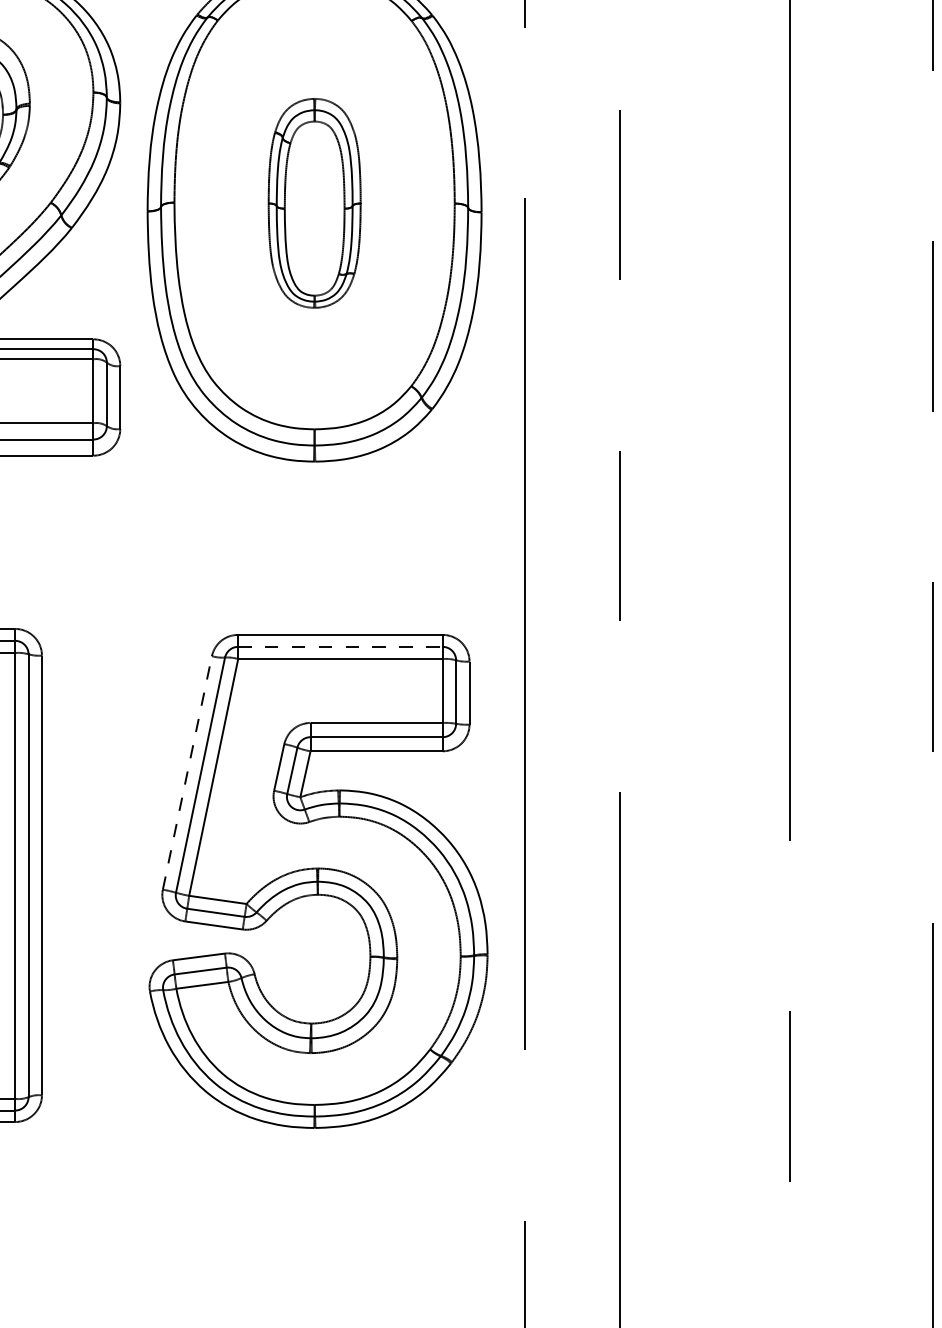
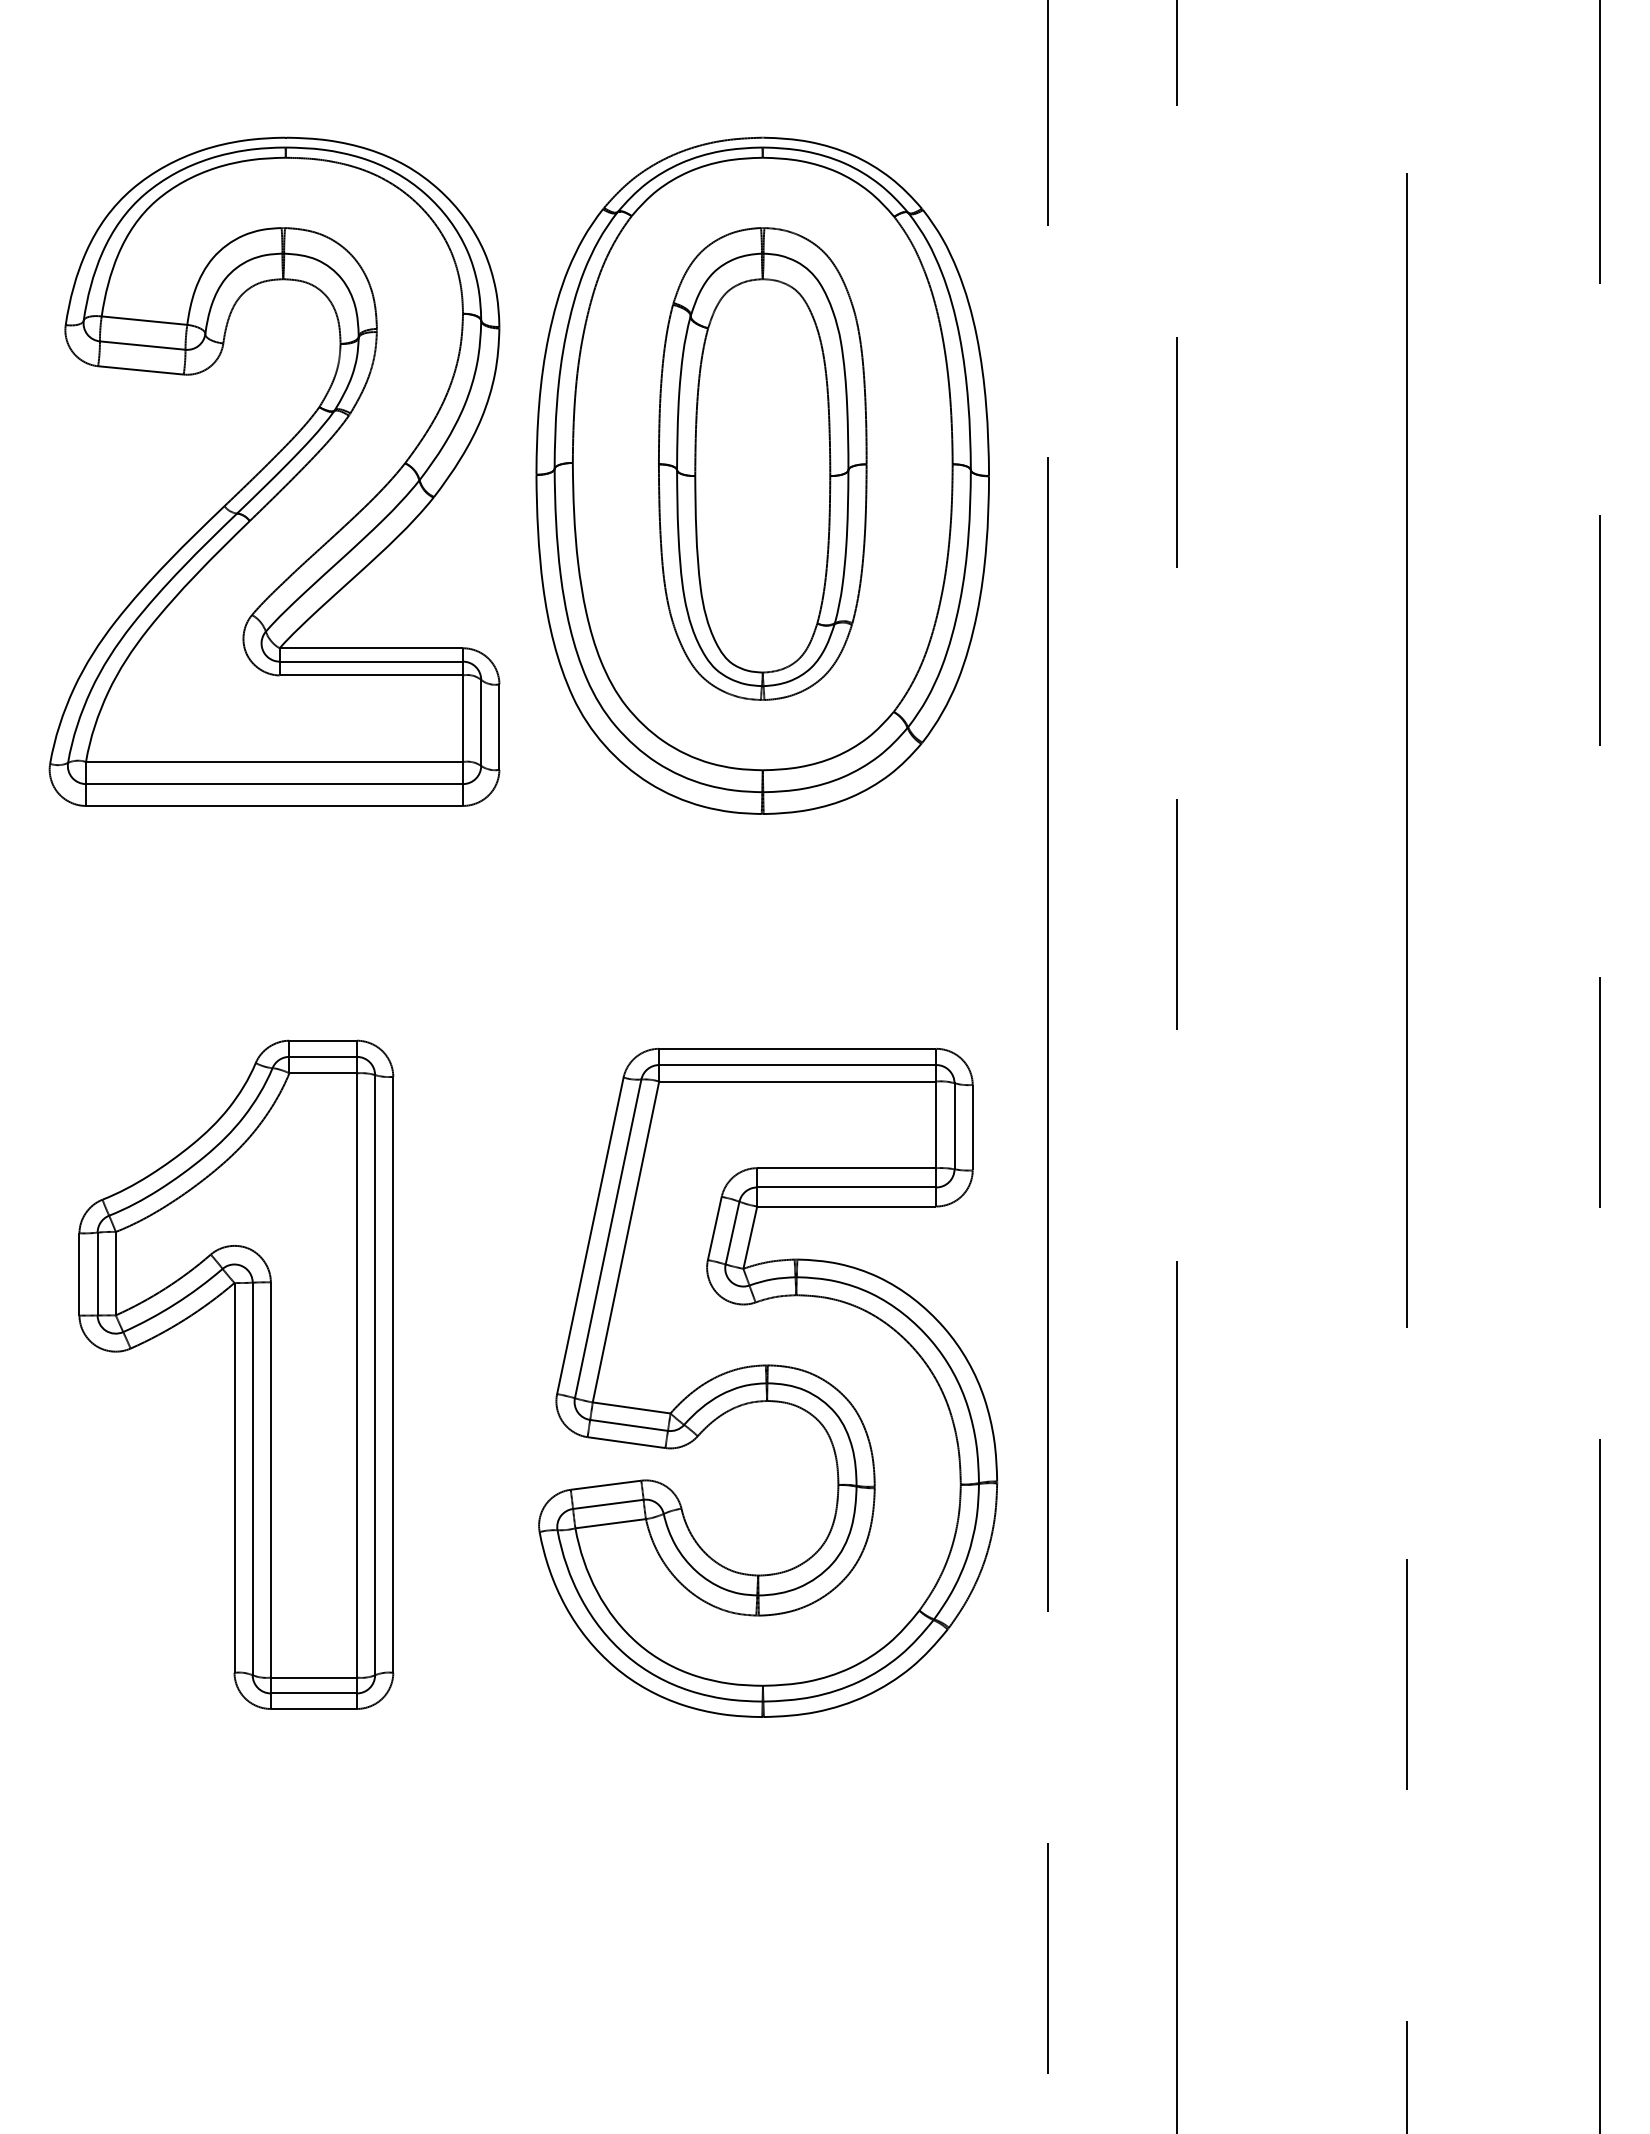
part: (314, 202) -> (762, 463), size x1.67
line: (340, 647) -> (797, 1065), dashed -> solid
line: (187, 772) -> (590, 1235), dashed -> solid

